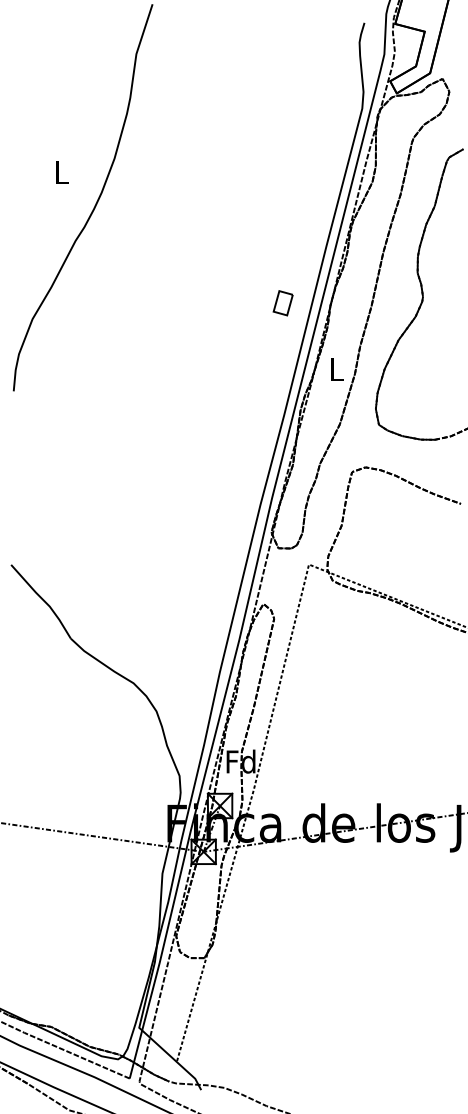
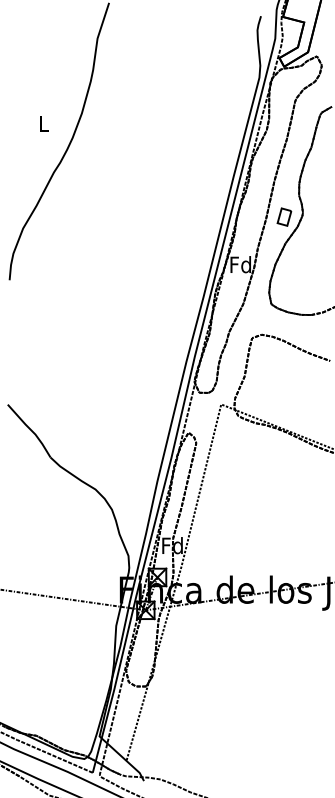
part: (282, 303) -> (283, 217), moved
text: (336, 369) -> (240, 264), L -> Fd

